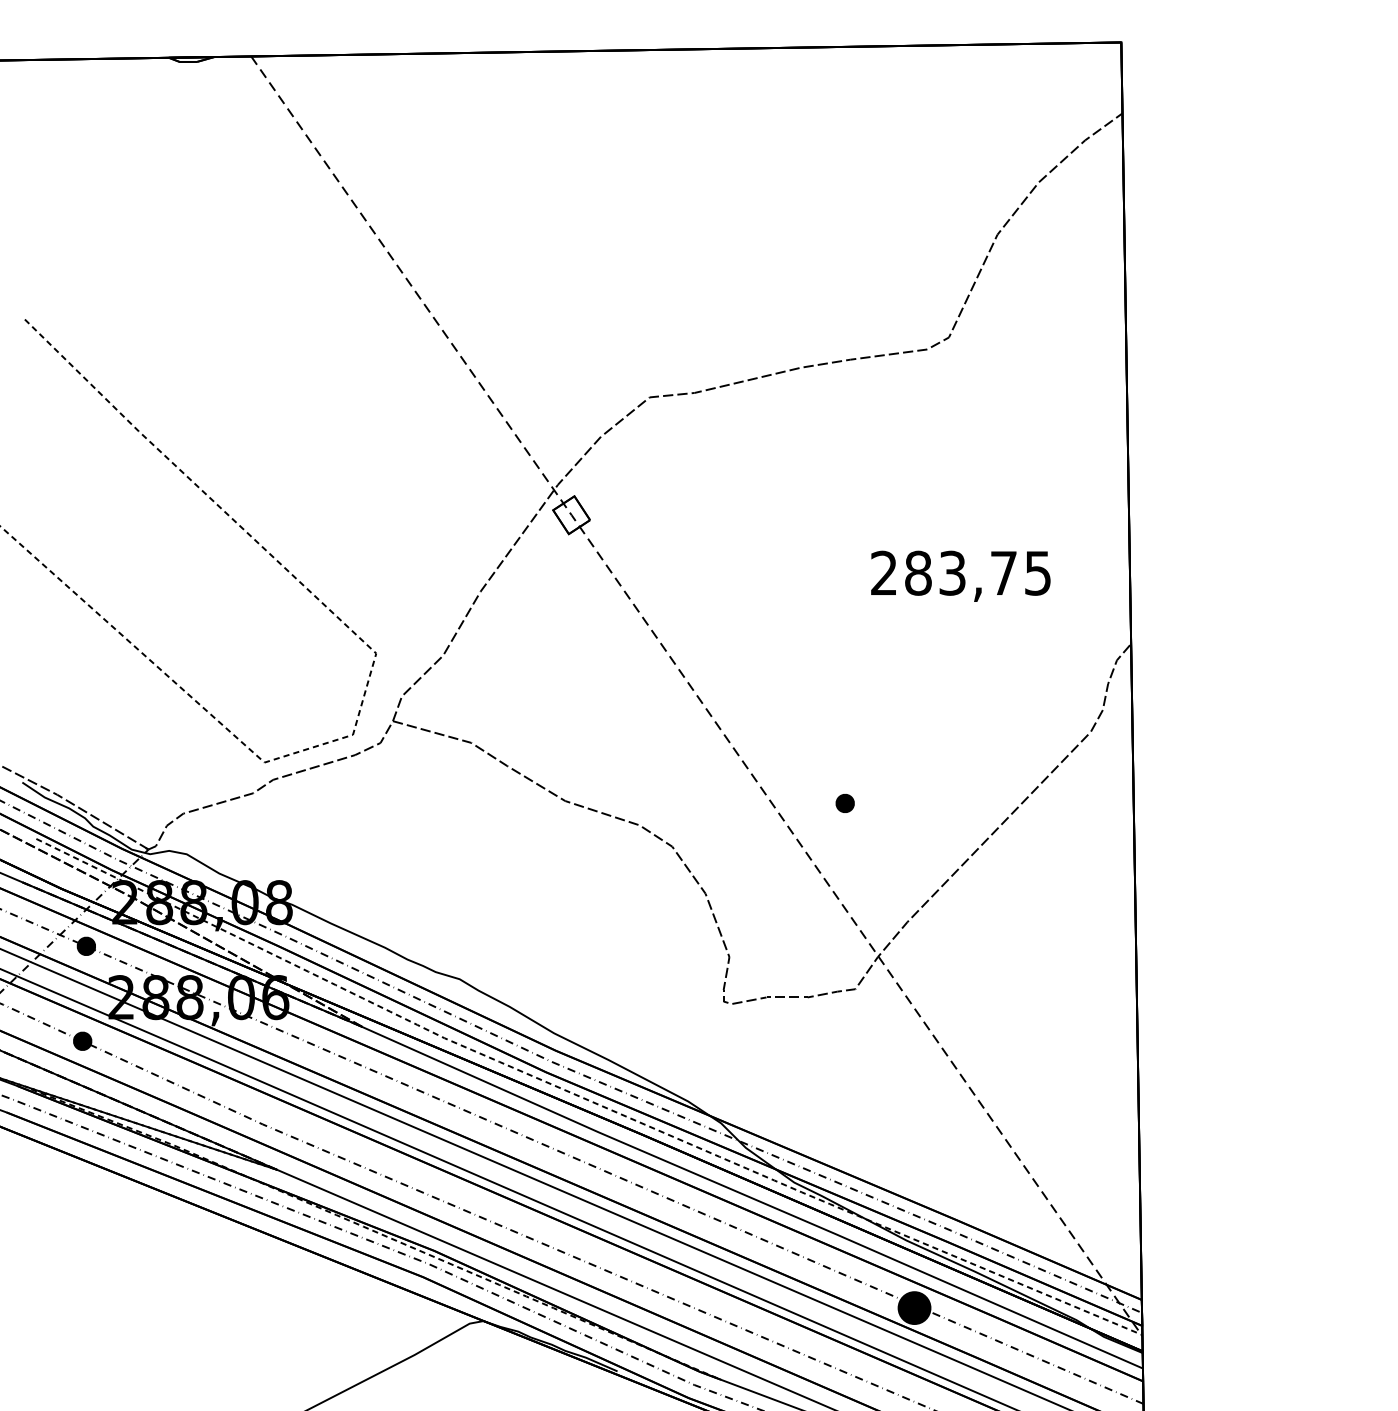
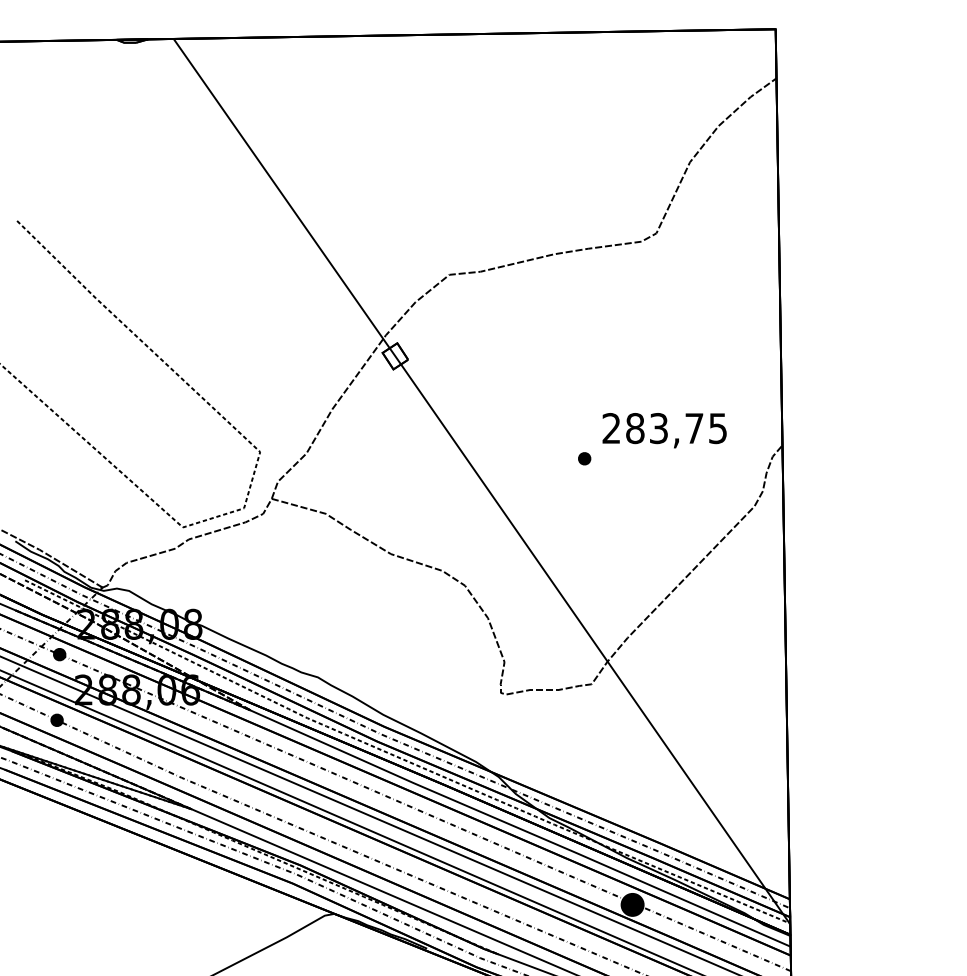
text: (960, 576) -> (664, 430), moved
line: (697, 696) -> (482, 481), dashed -> solid
part: (844, 803) -> (584, 458), moved

